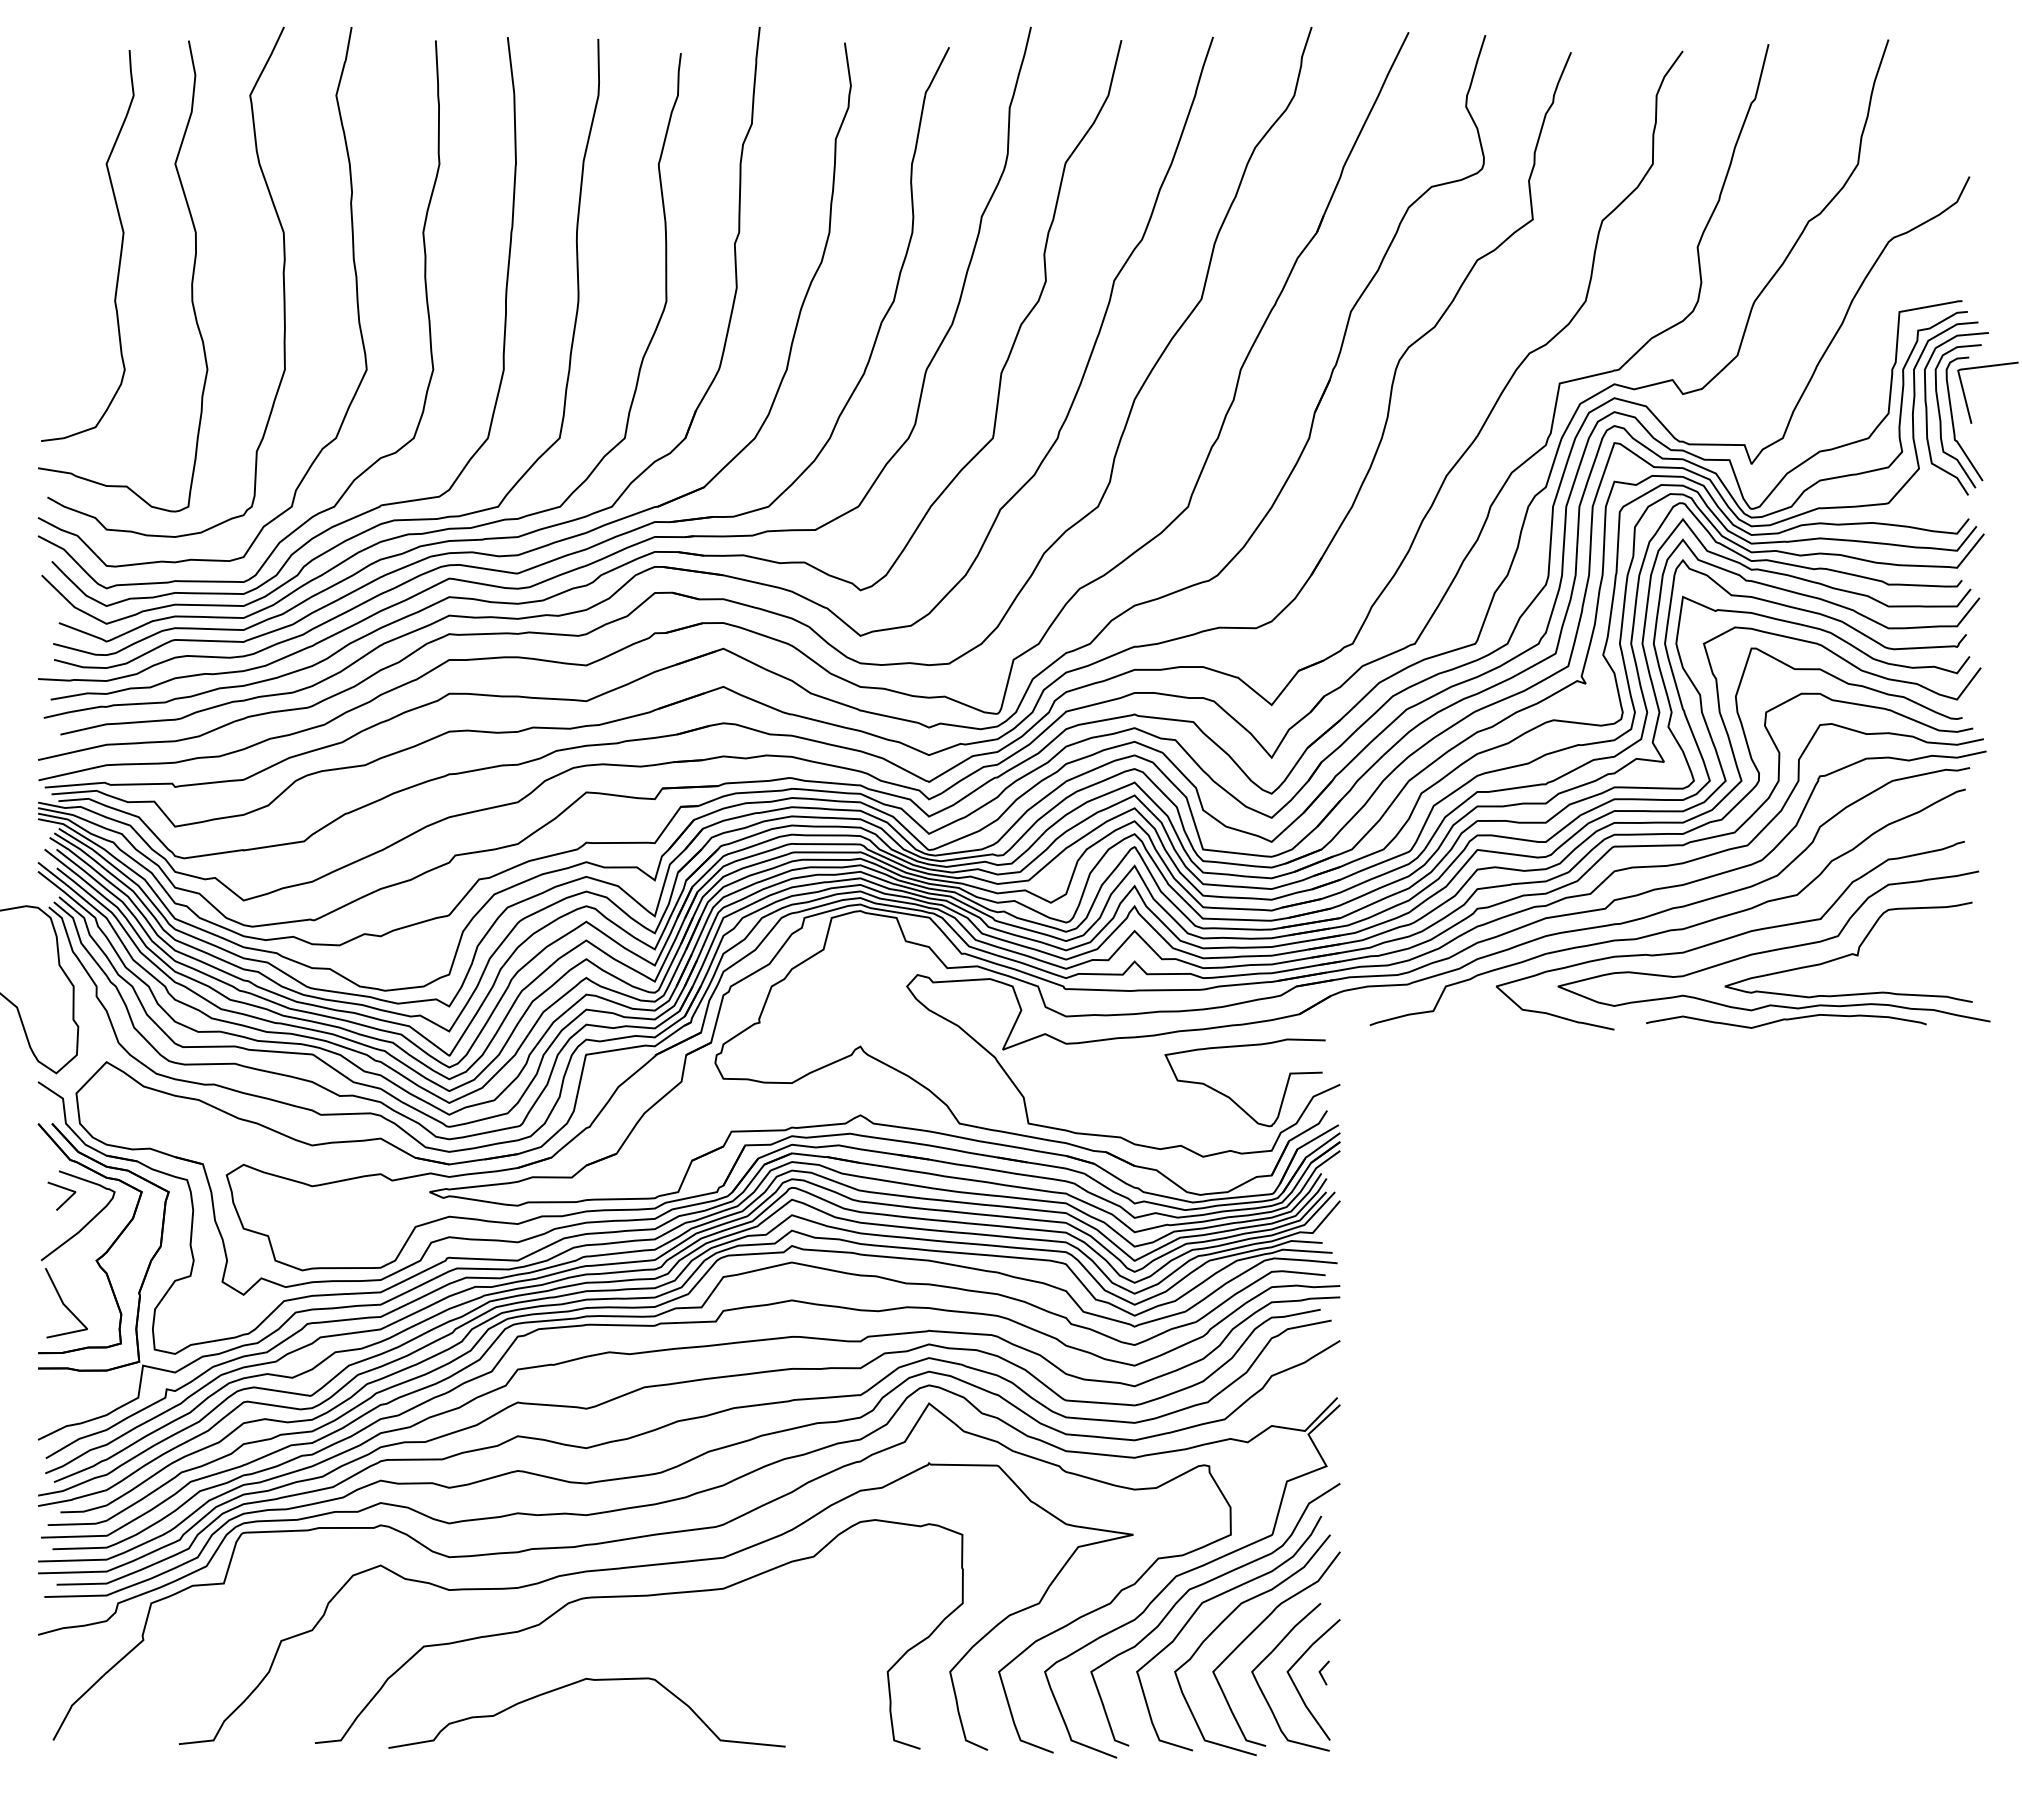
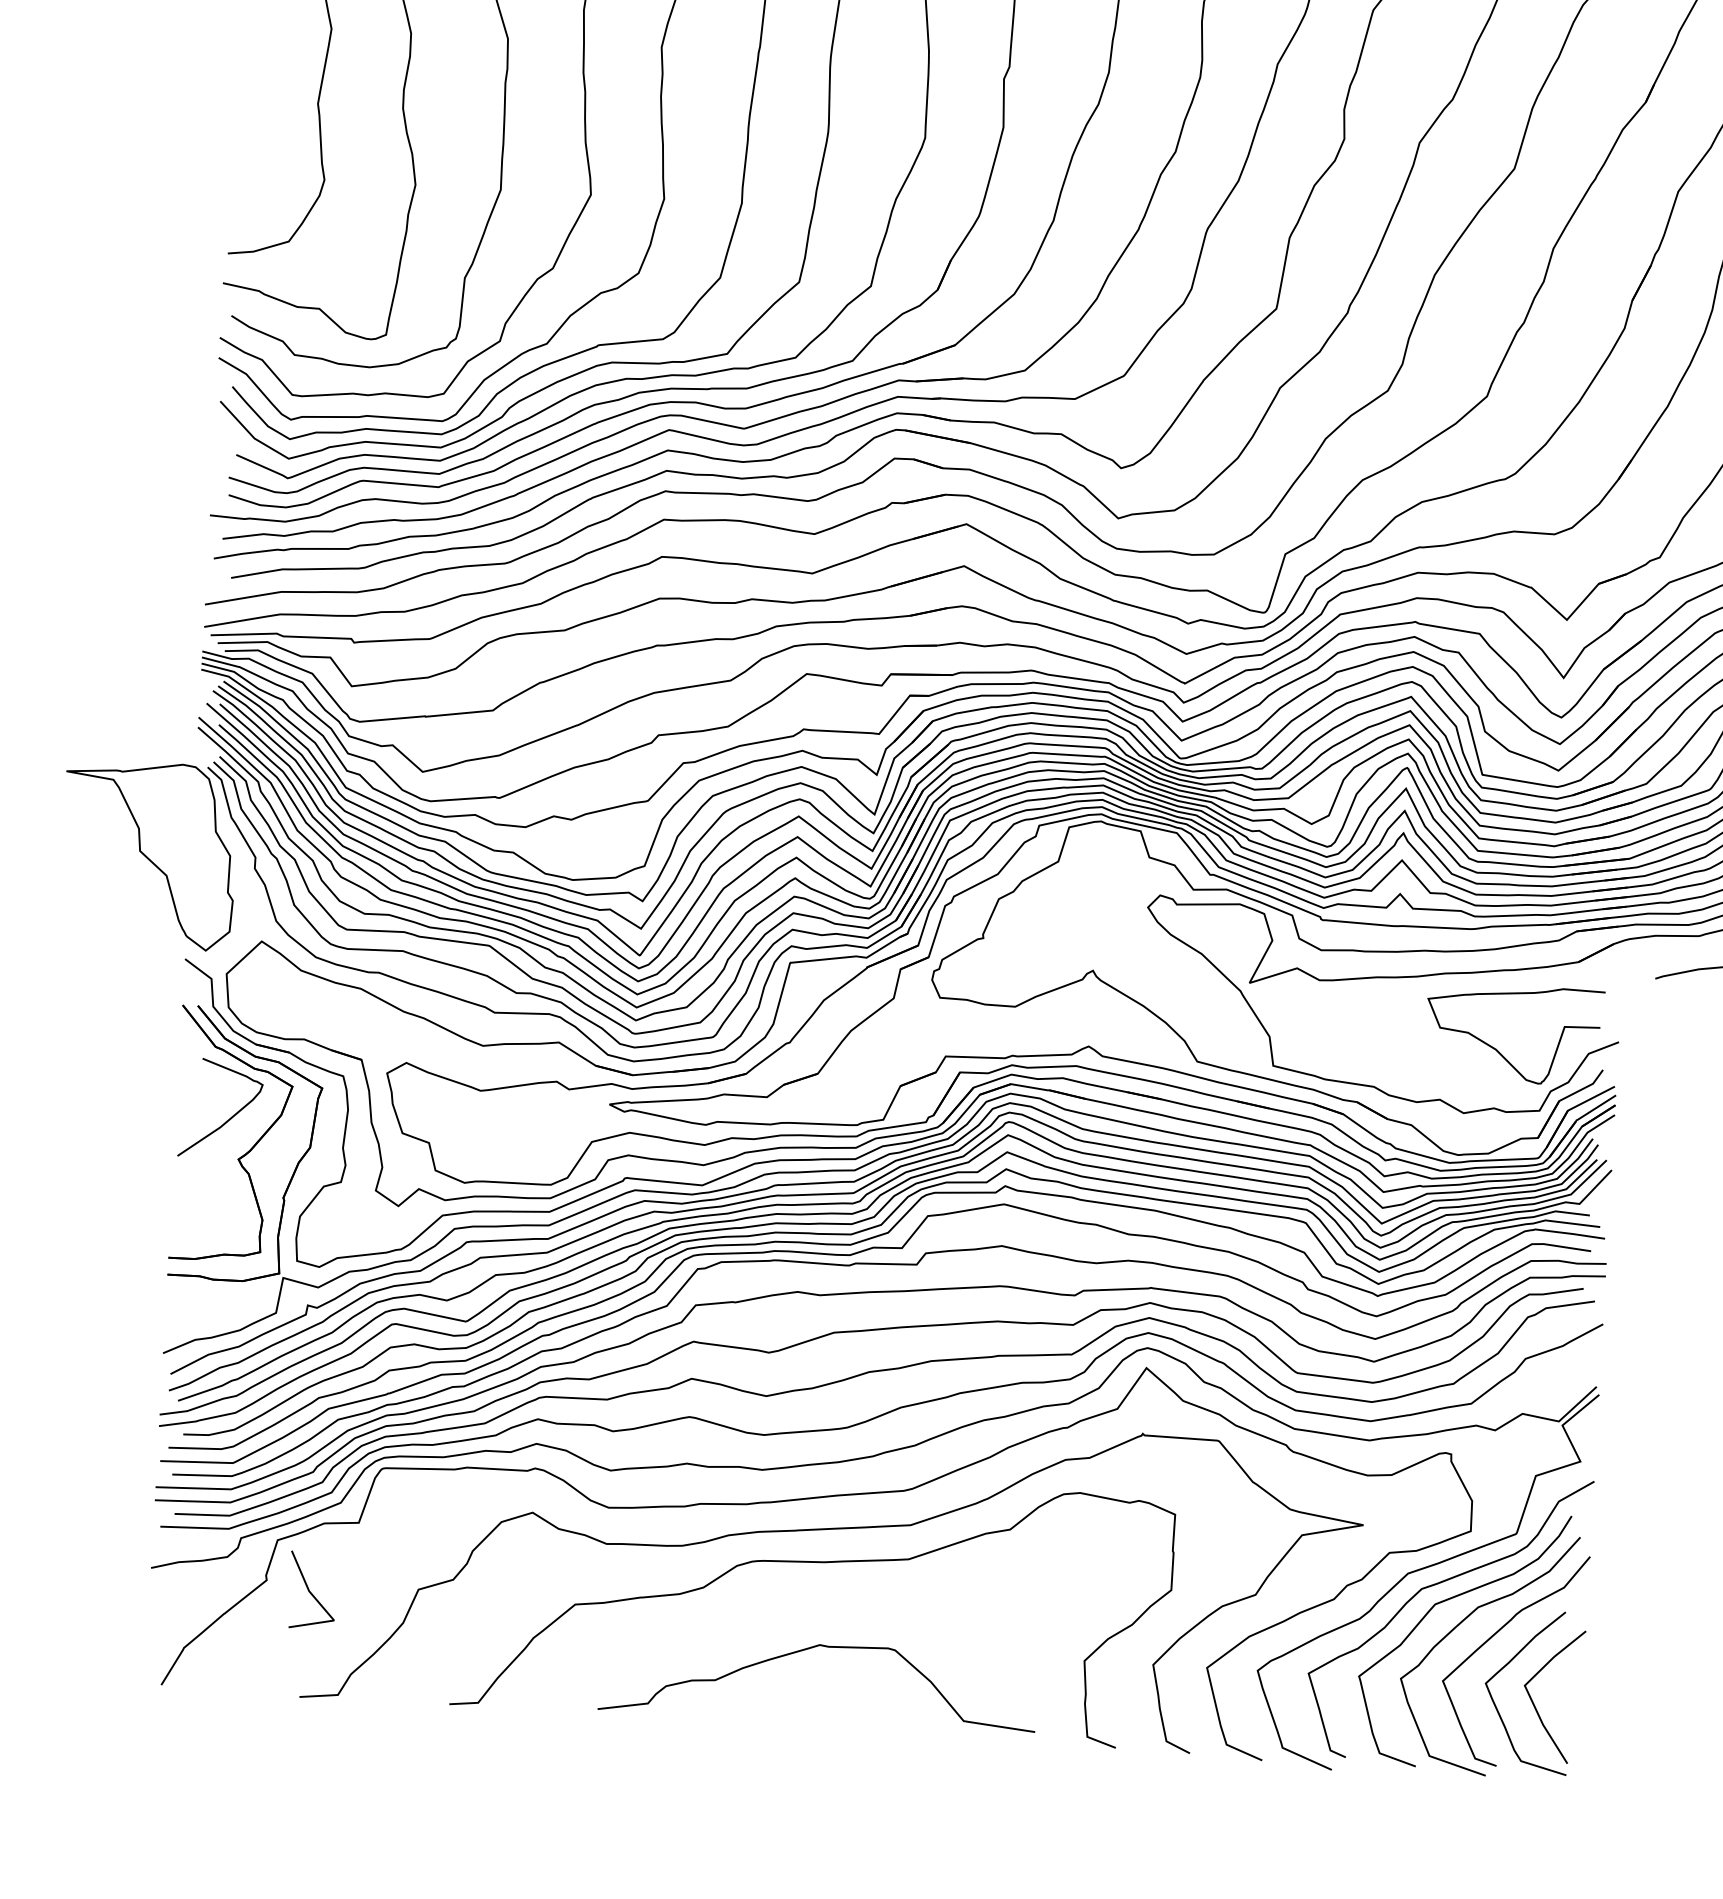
line: (66, 1199) -> (209, 1090), removed
line: (65, 1304) -> (311, 1591), moved
line: (1322, 1670) -> (1563, 1686), removed
curve: (576, 1683) -> (808, 1649), moved

